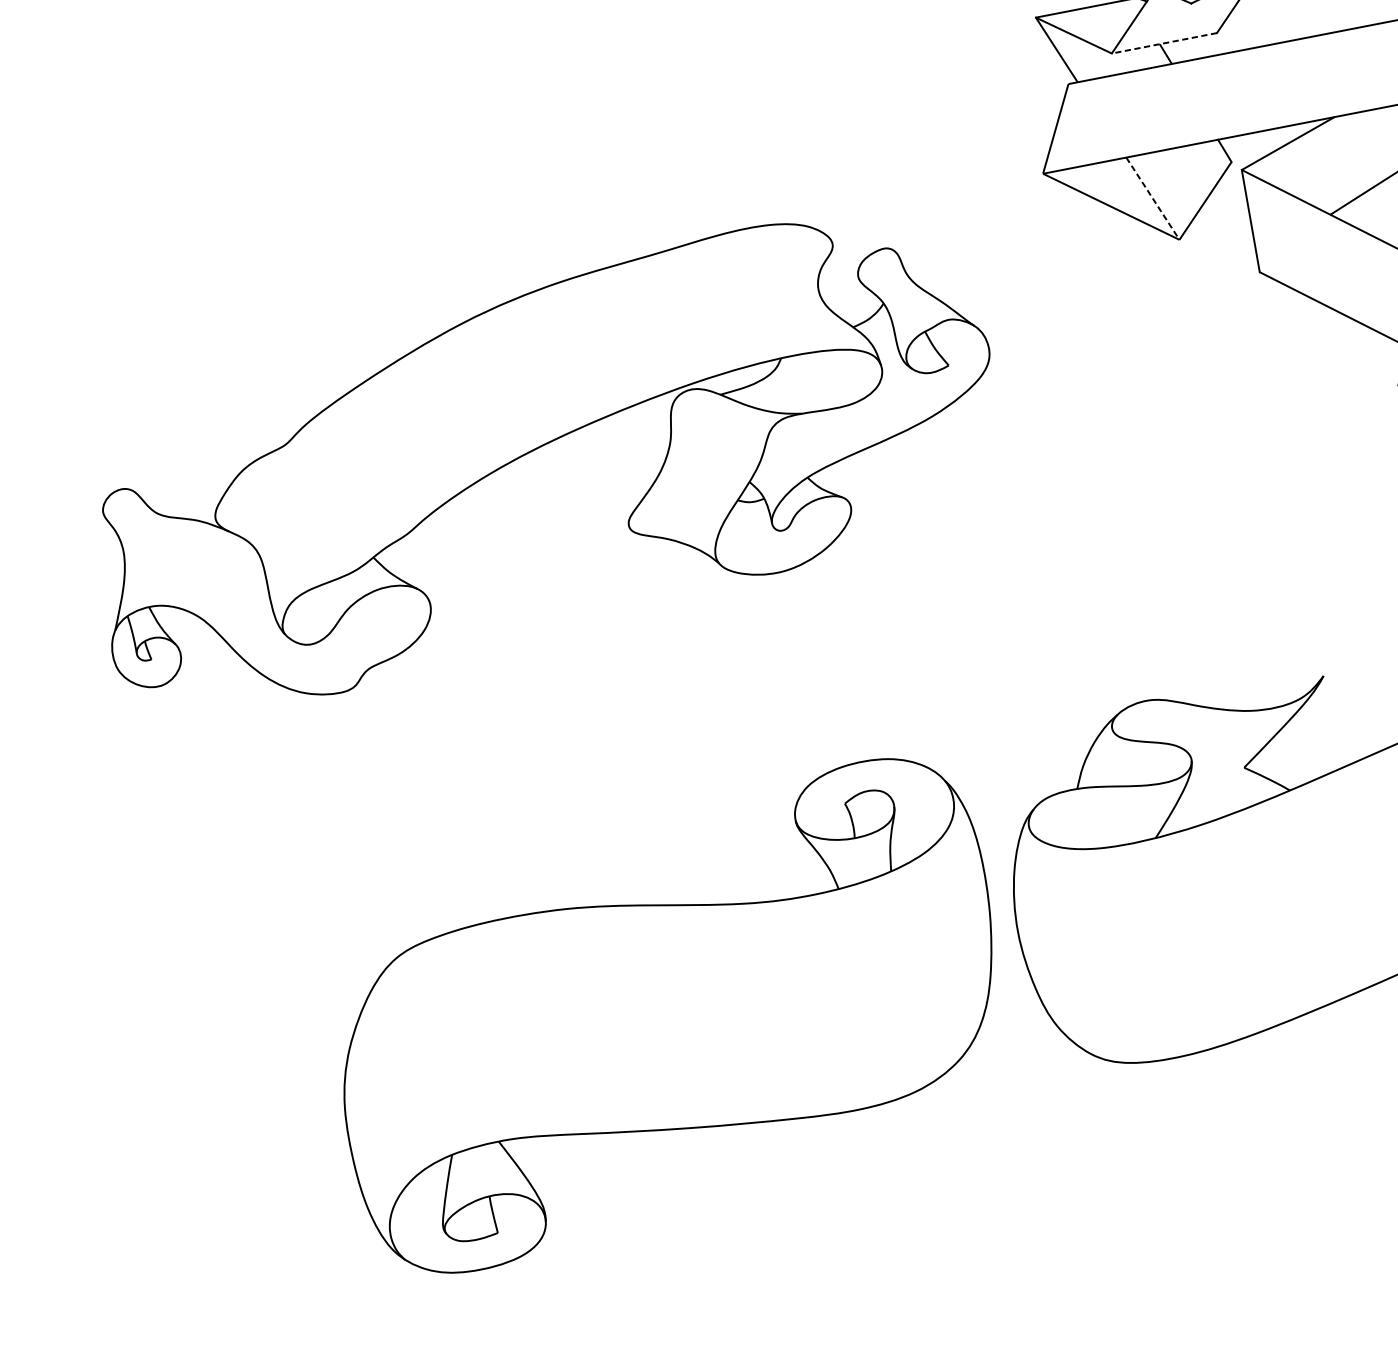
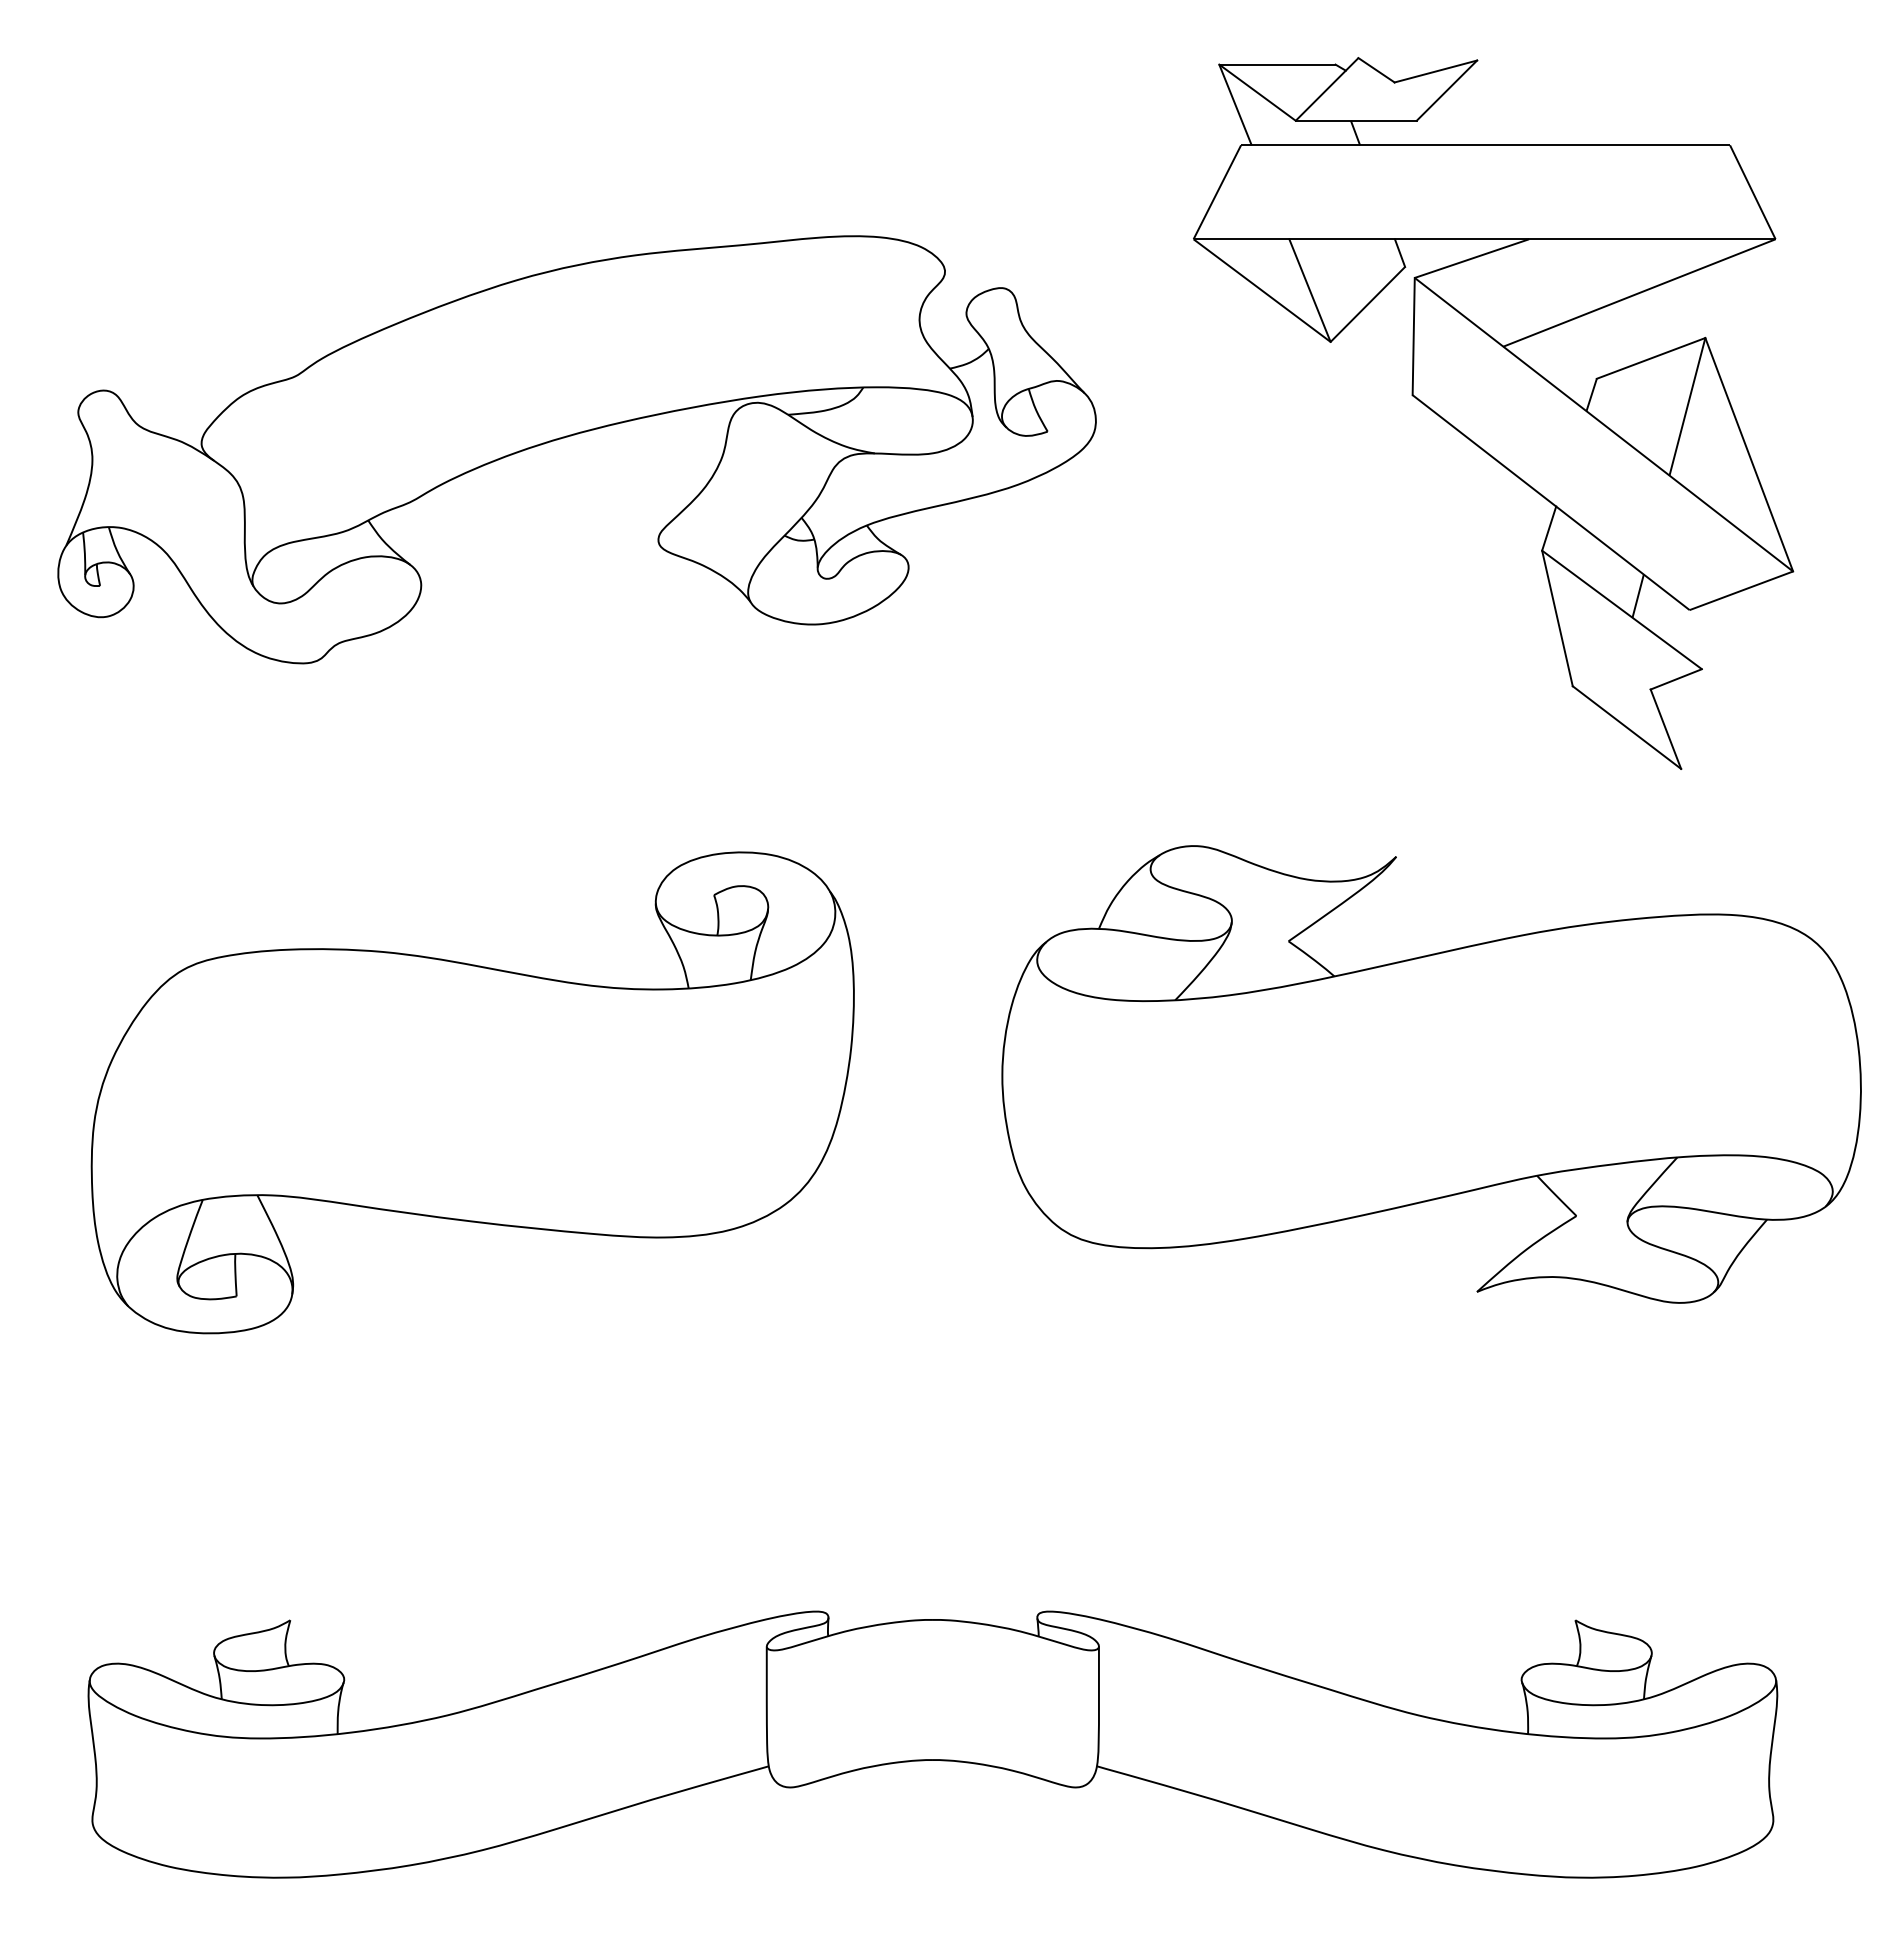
line: (1163, 43) -> (1355, 120), dashed -> solid
line: (1153, 199) -> (1310, 291), dashed -> solid
part: (668, 1015) -> (472, 1092), moved

